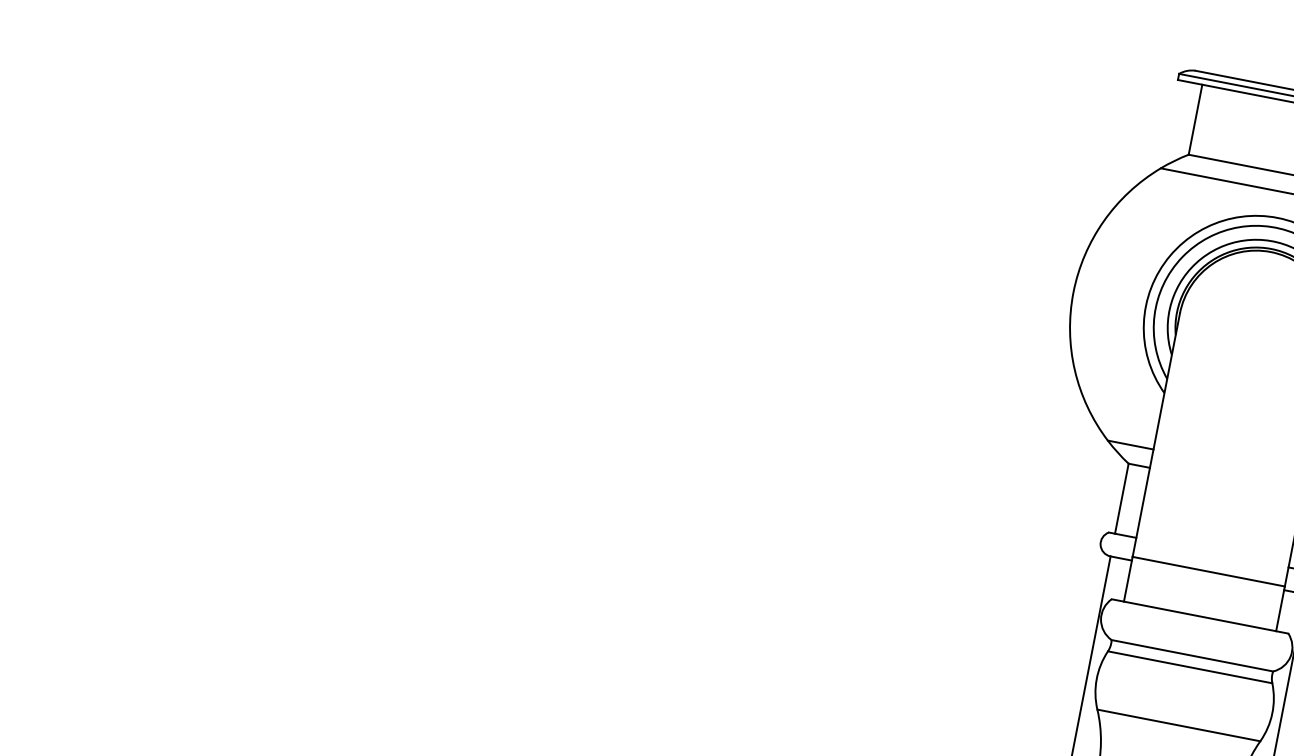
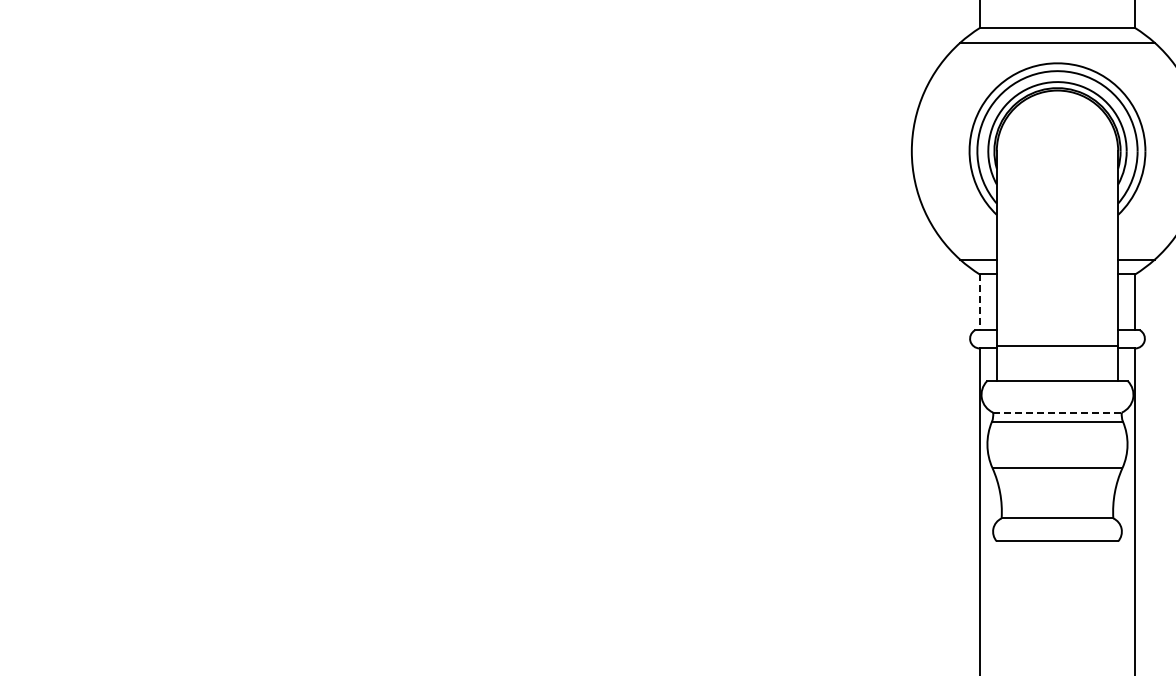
line: (1121, 498) -> (979, 302), solid -> dashed
line: (1192, 655) -> (1057, 412), solid -> dashed

